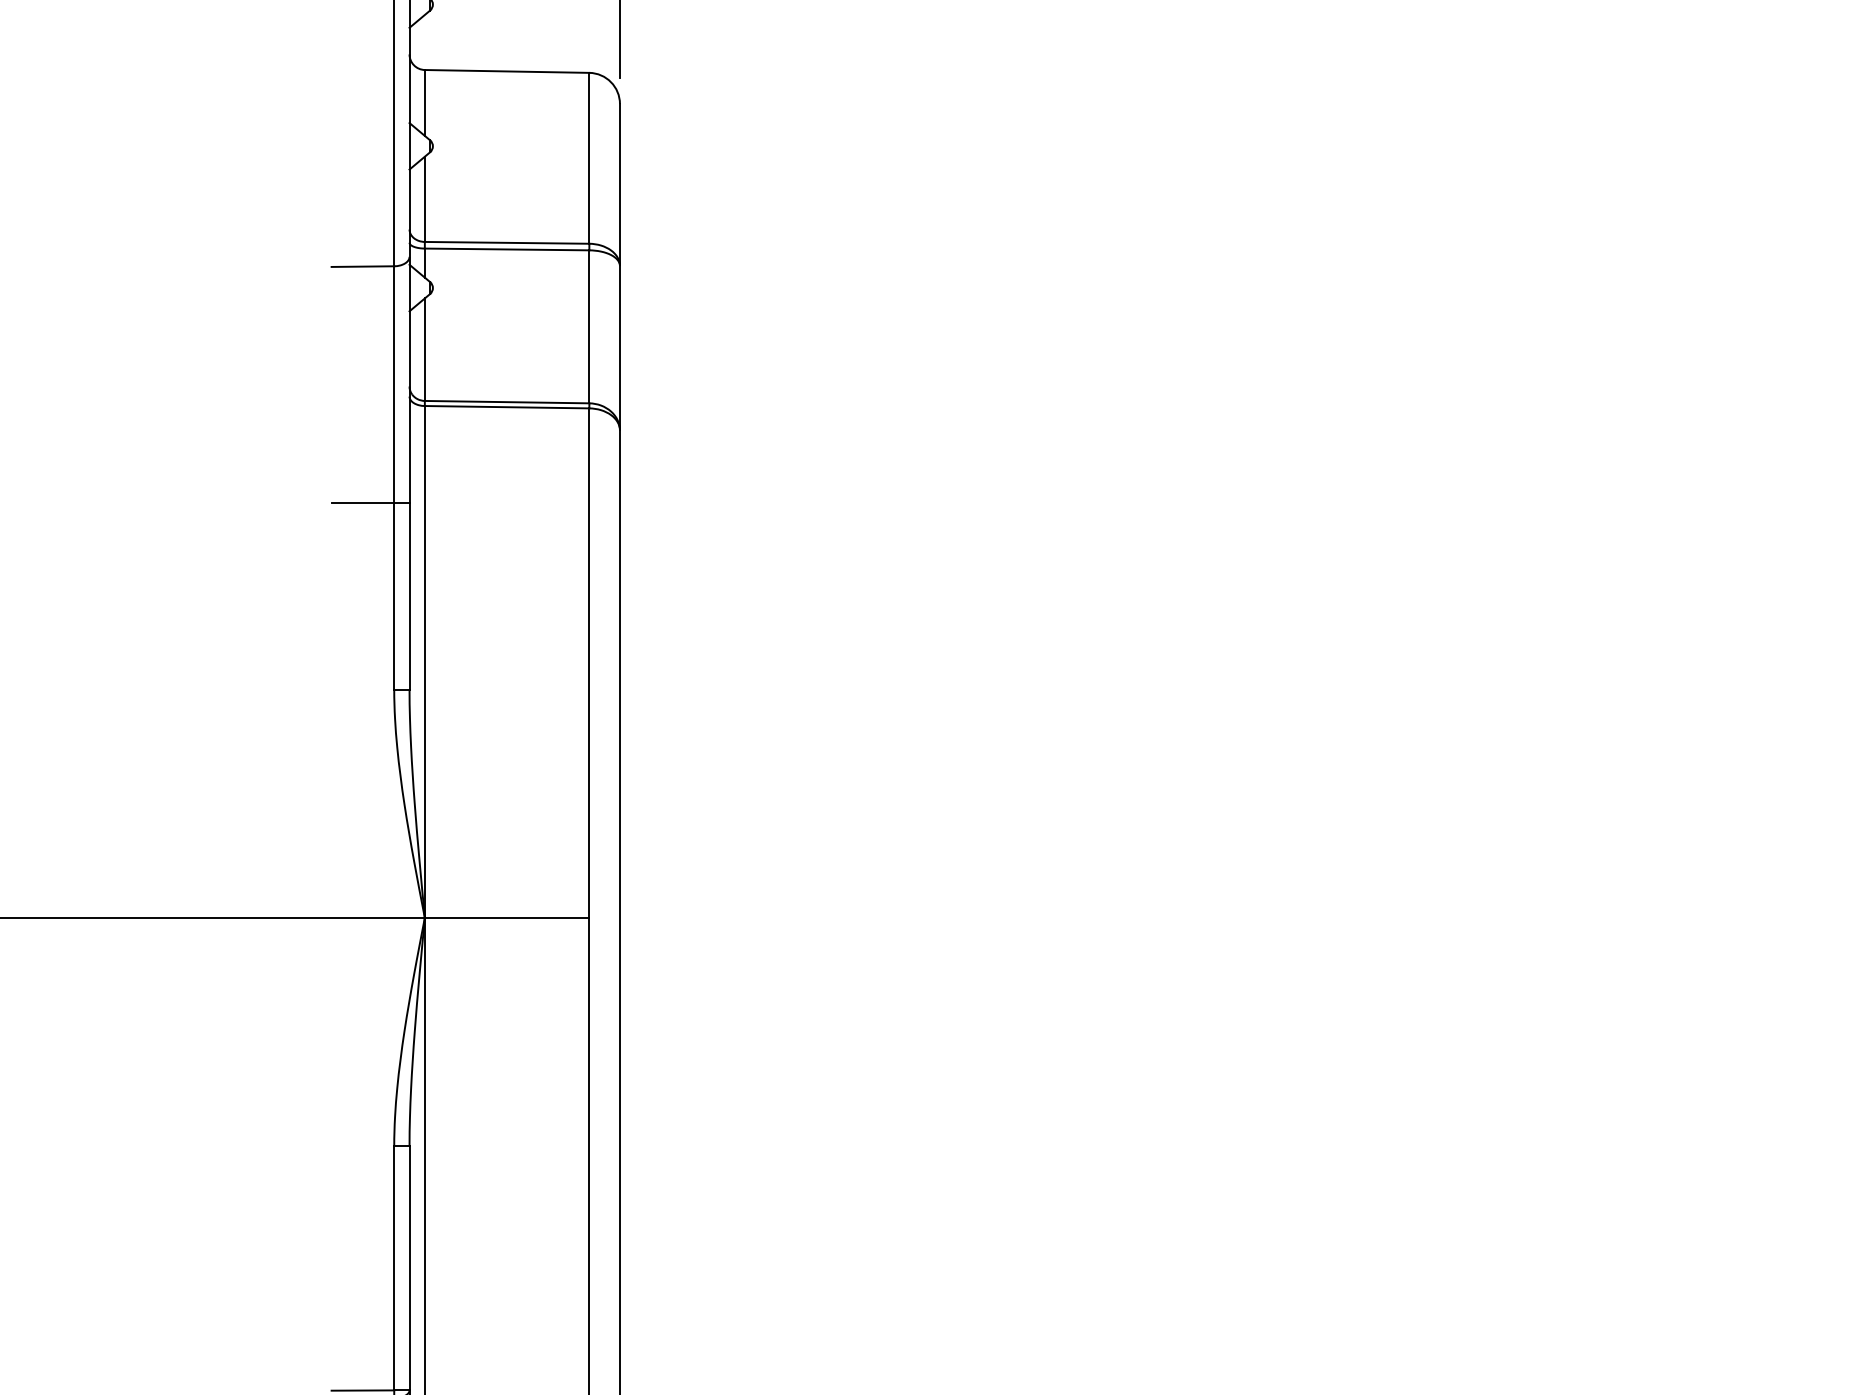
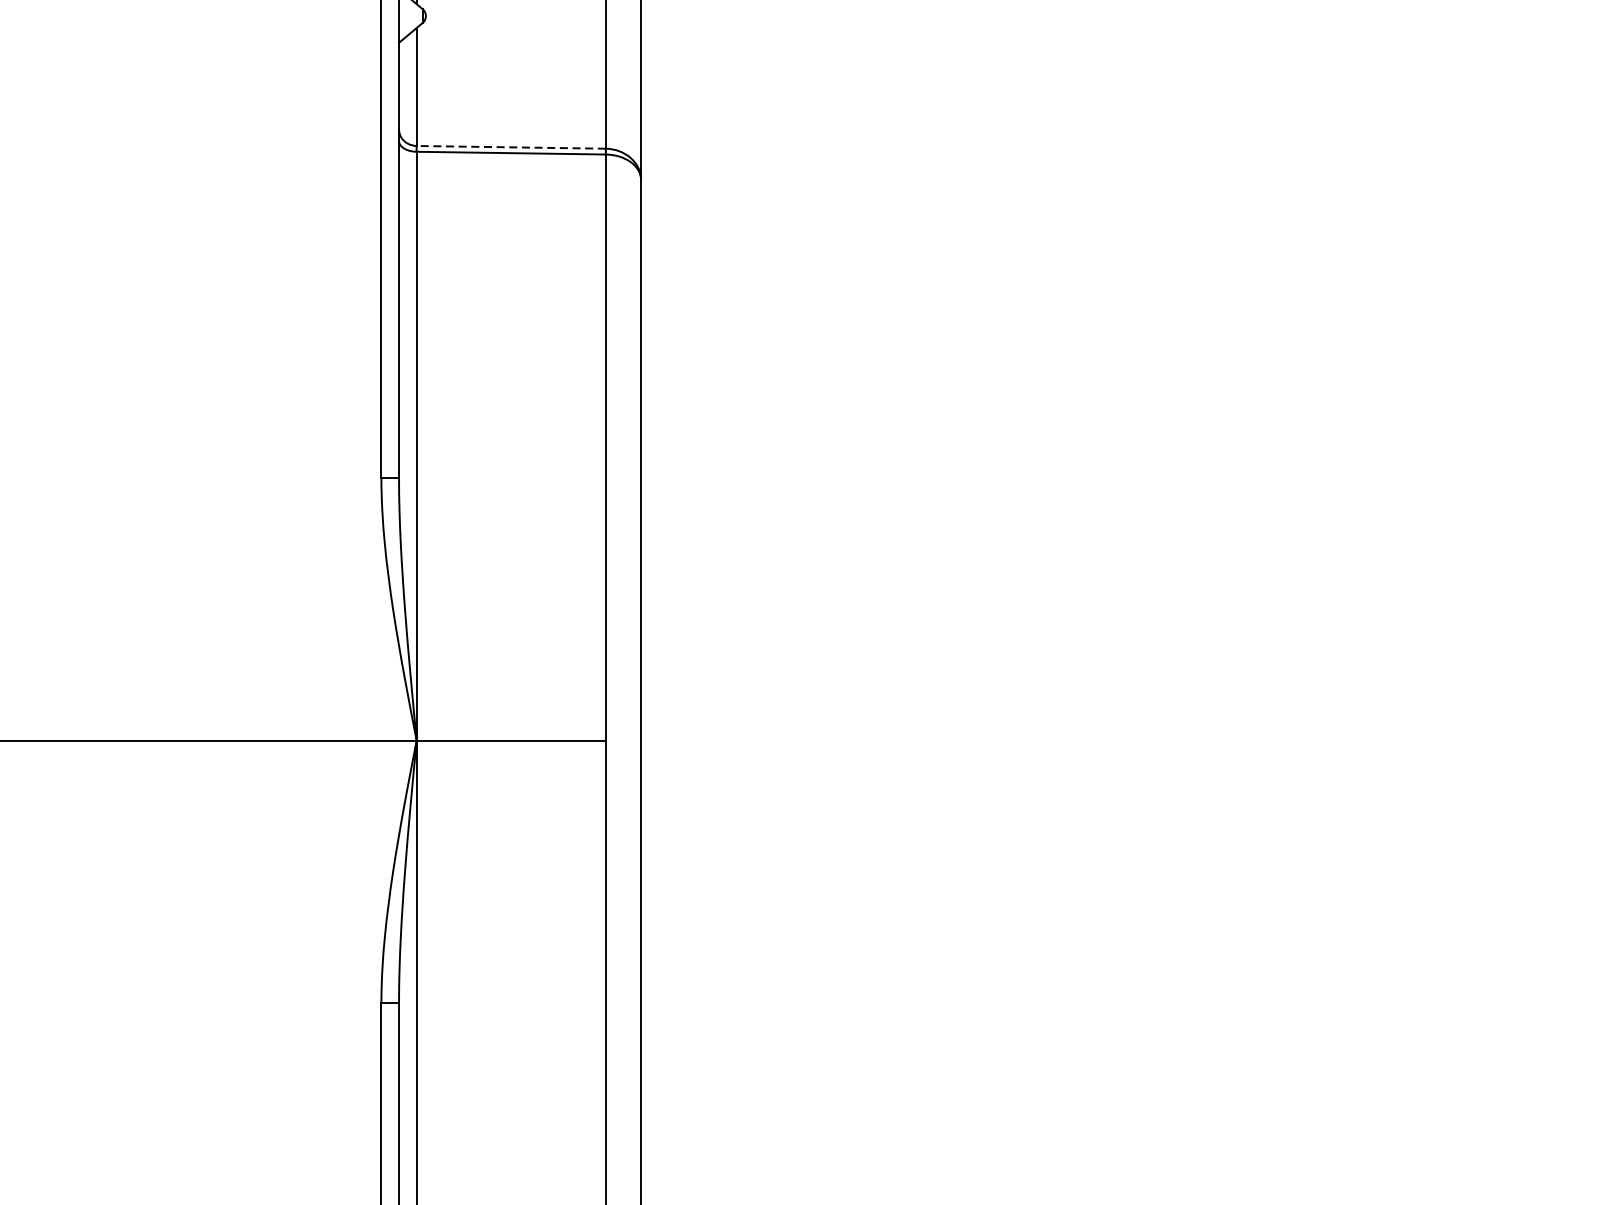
line: (506, 402) -> (510, 147), solid -> dashed
line: (370, 503) -> (354, 263), removed

